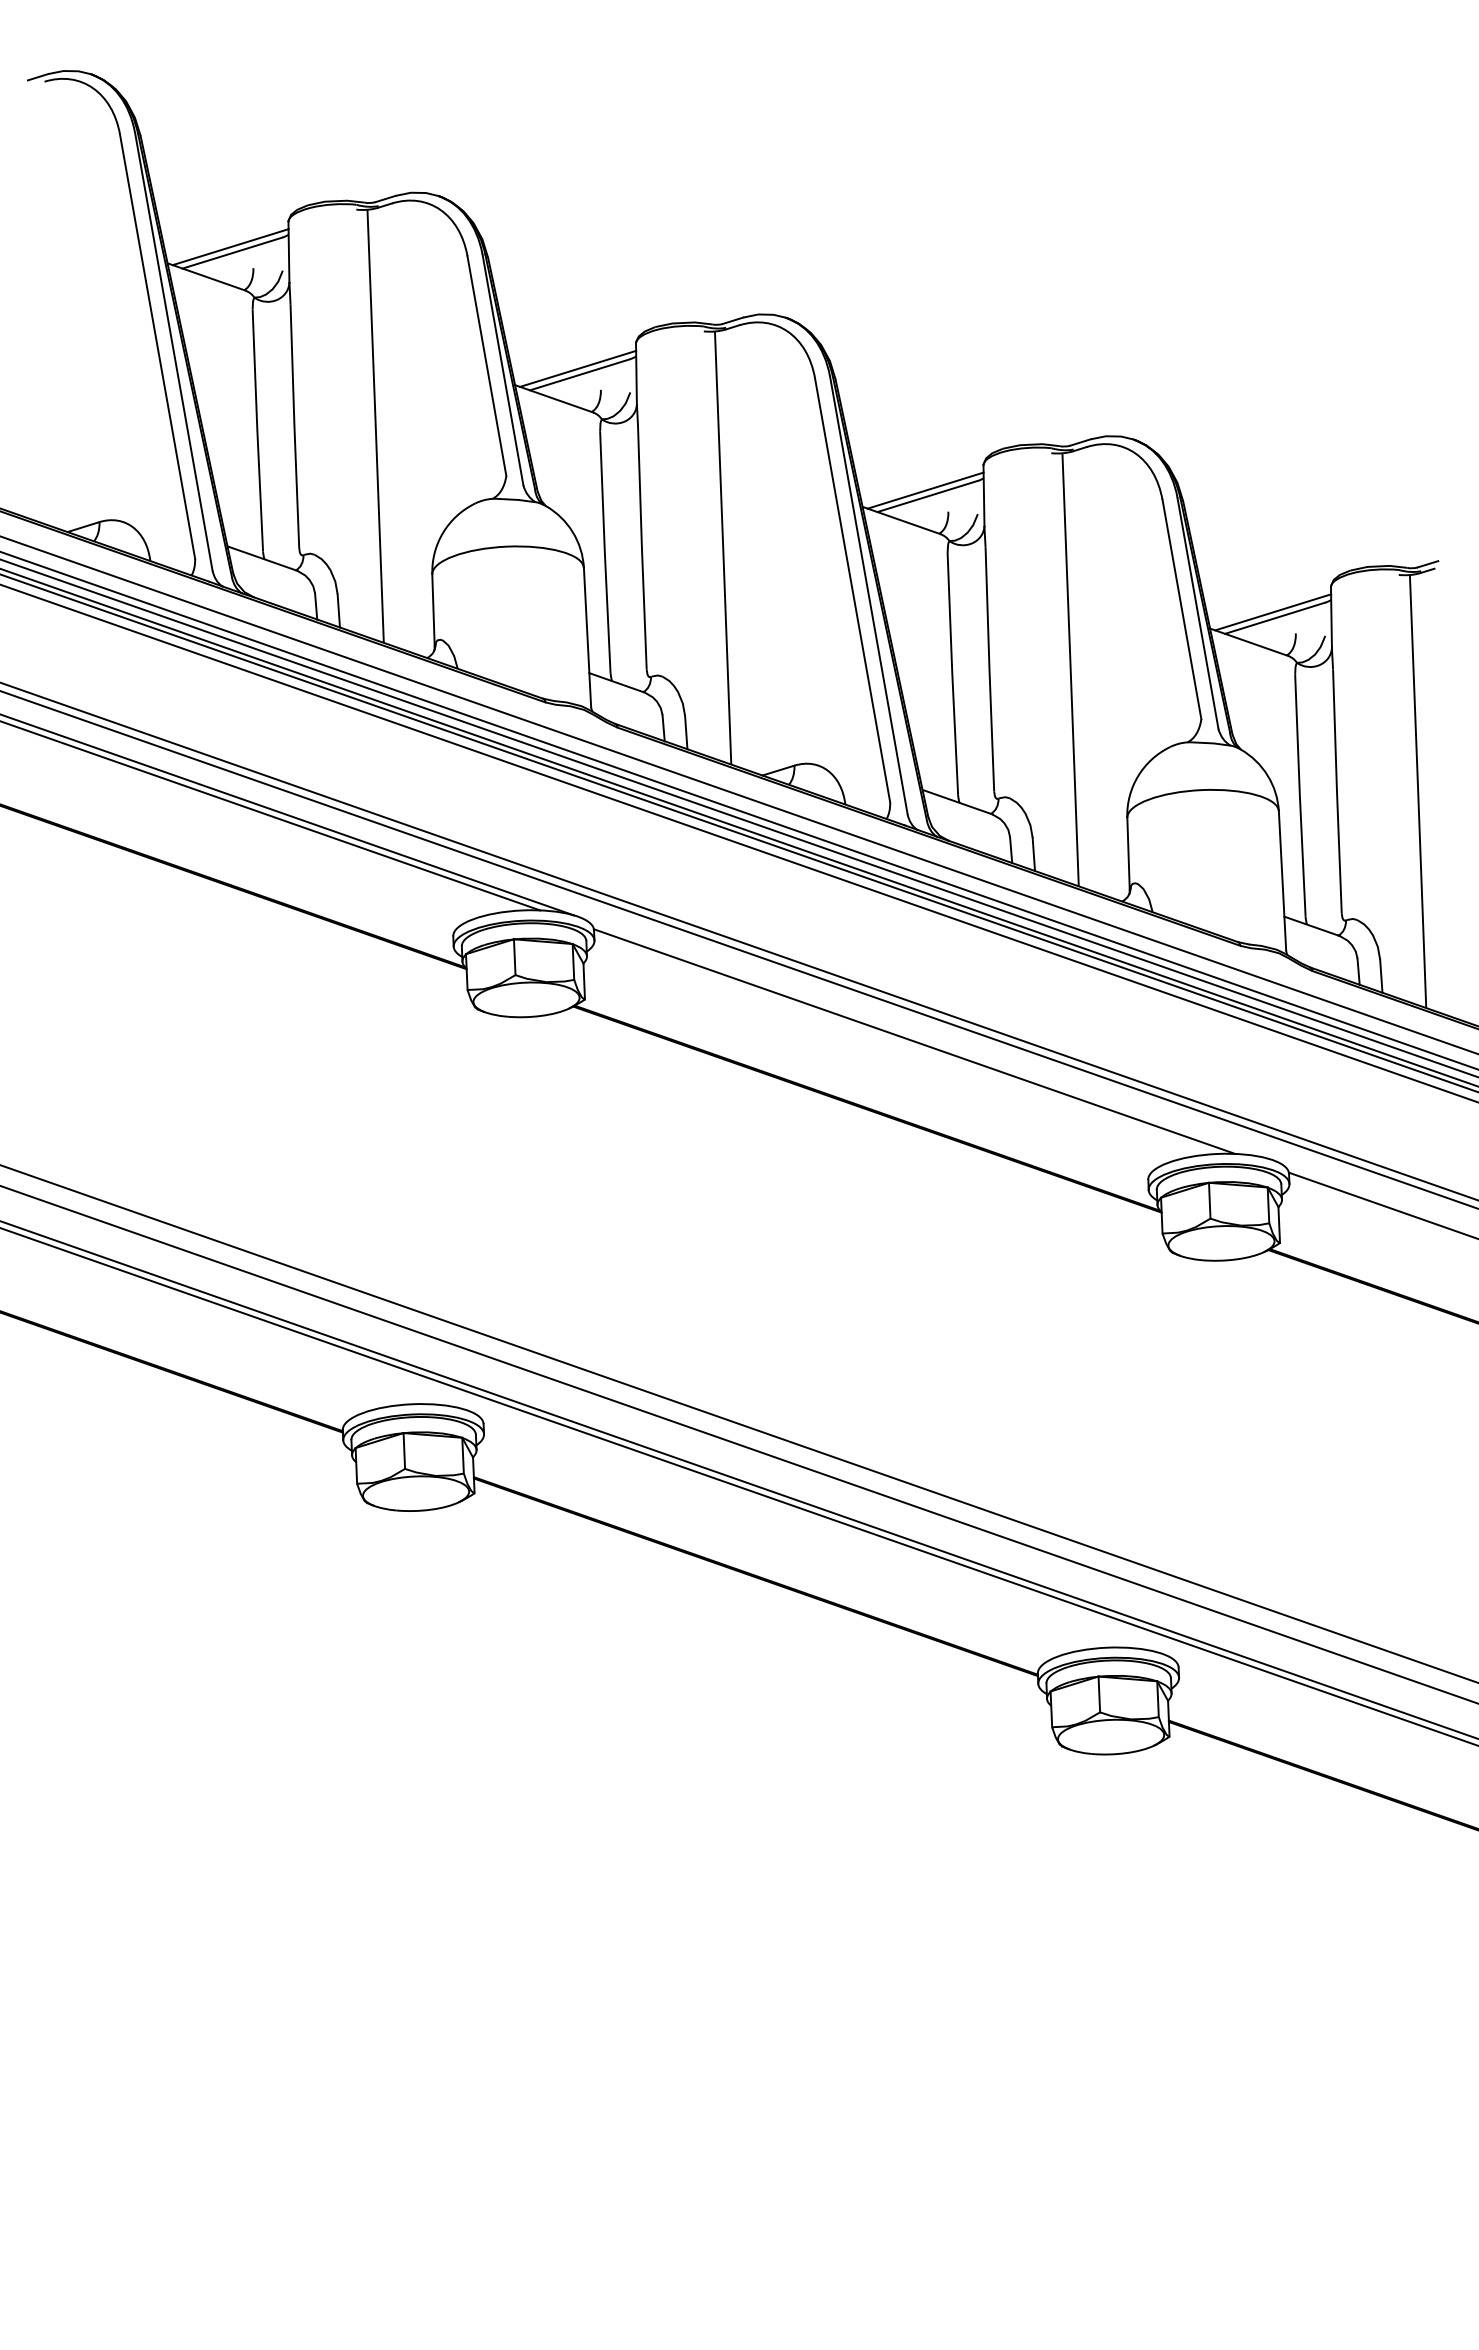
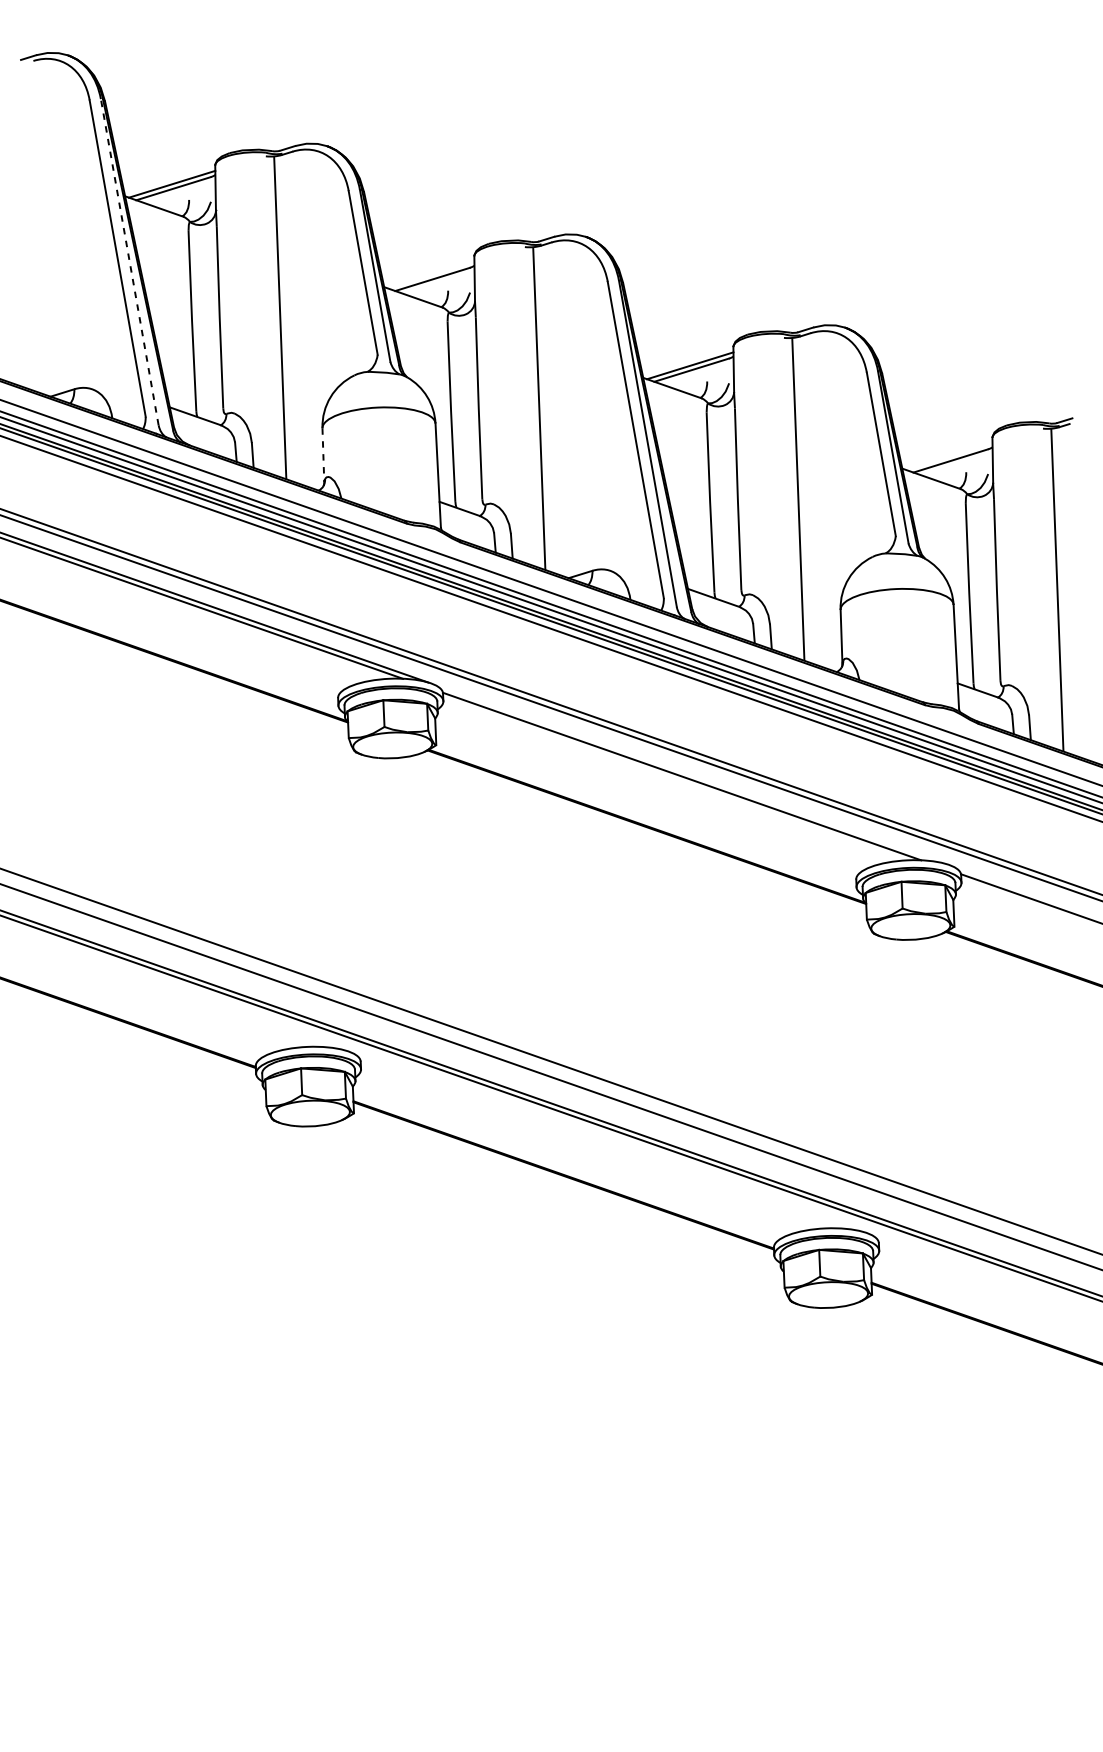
line: (173, 351) -> (129, 262), solid -> dashed
line: (578, 368) -> (431, 274), removed
line: (433, 611) -> (323, 455), solid -> dashed
line: (1273, 612) -> (949, 456), removed

